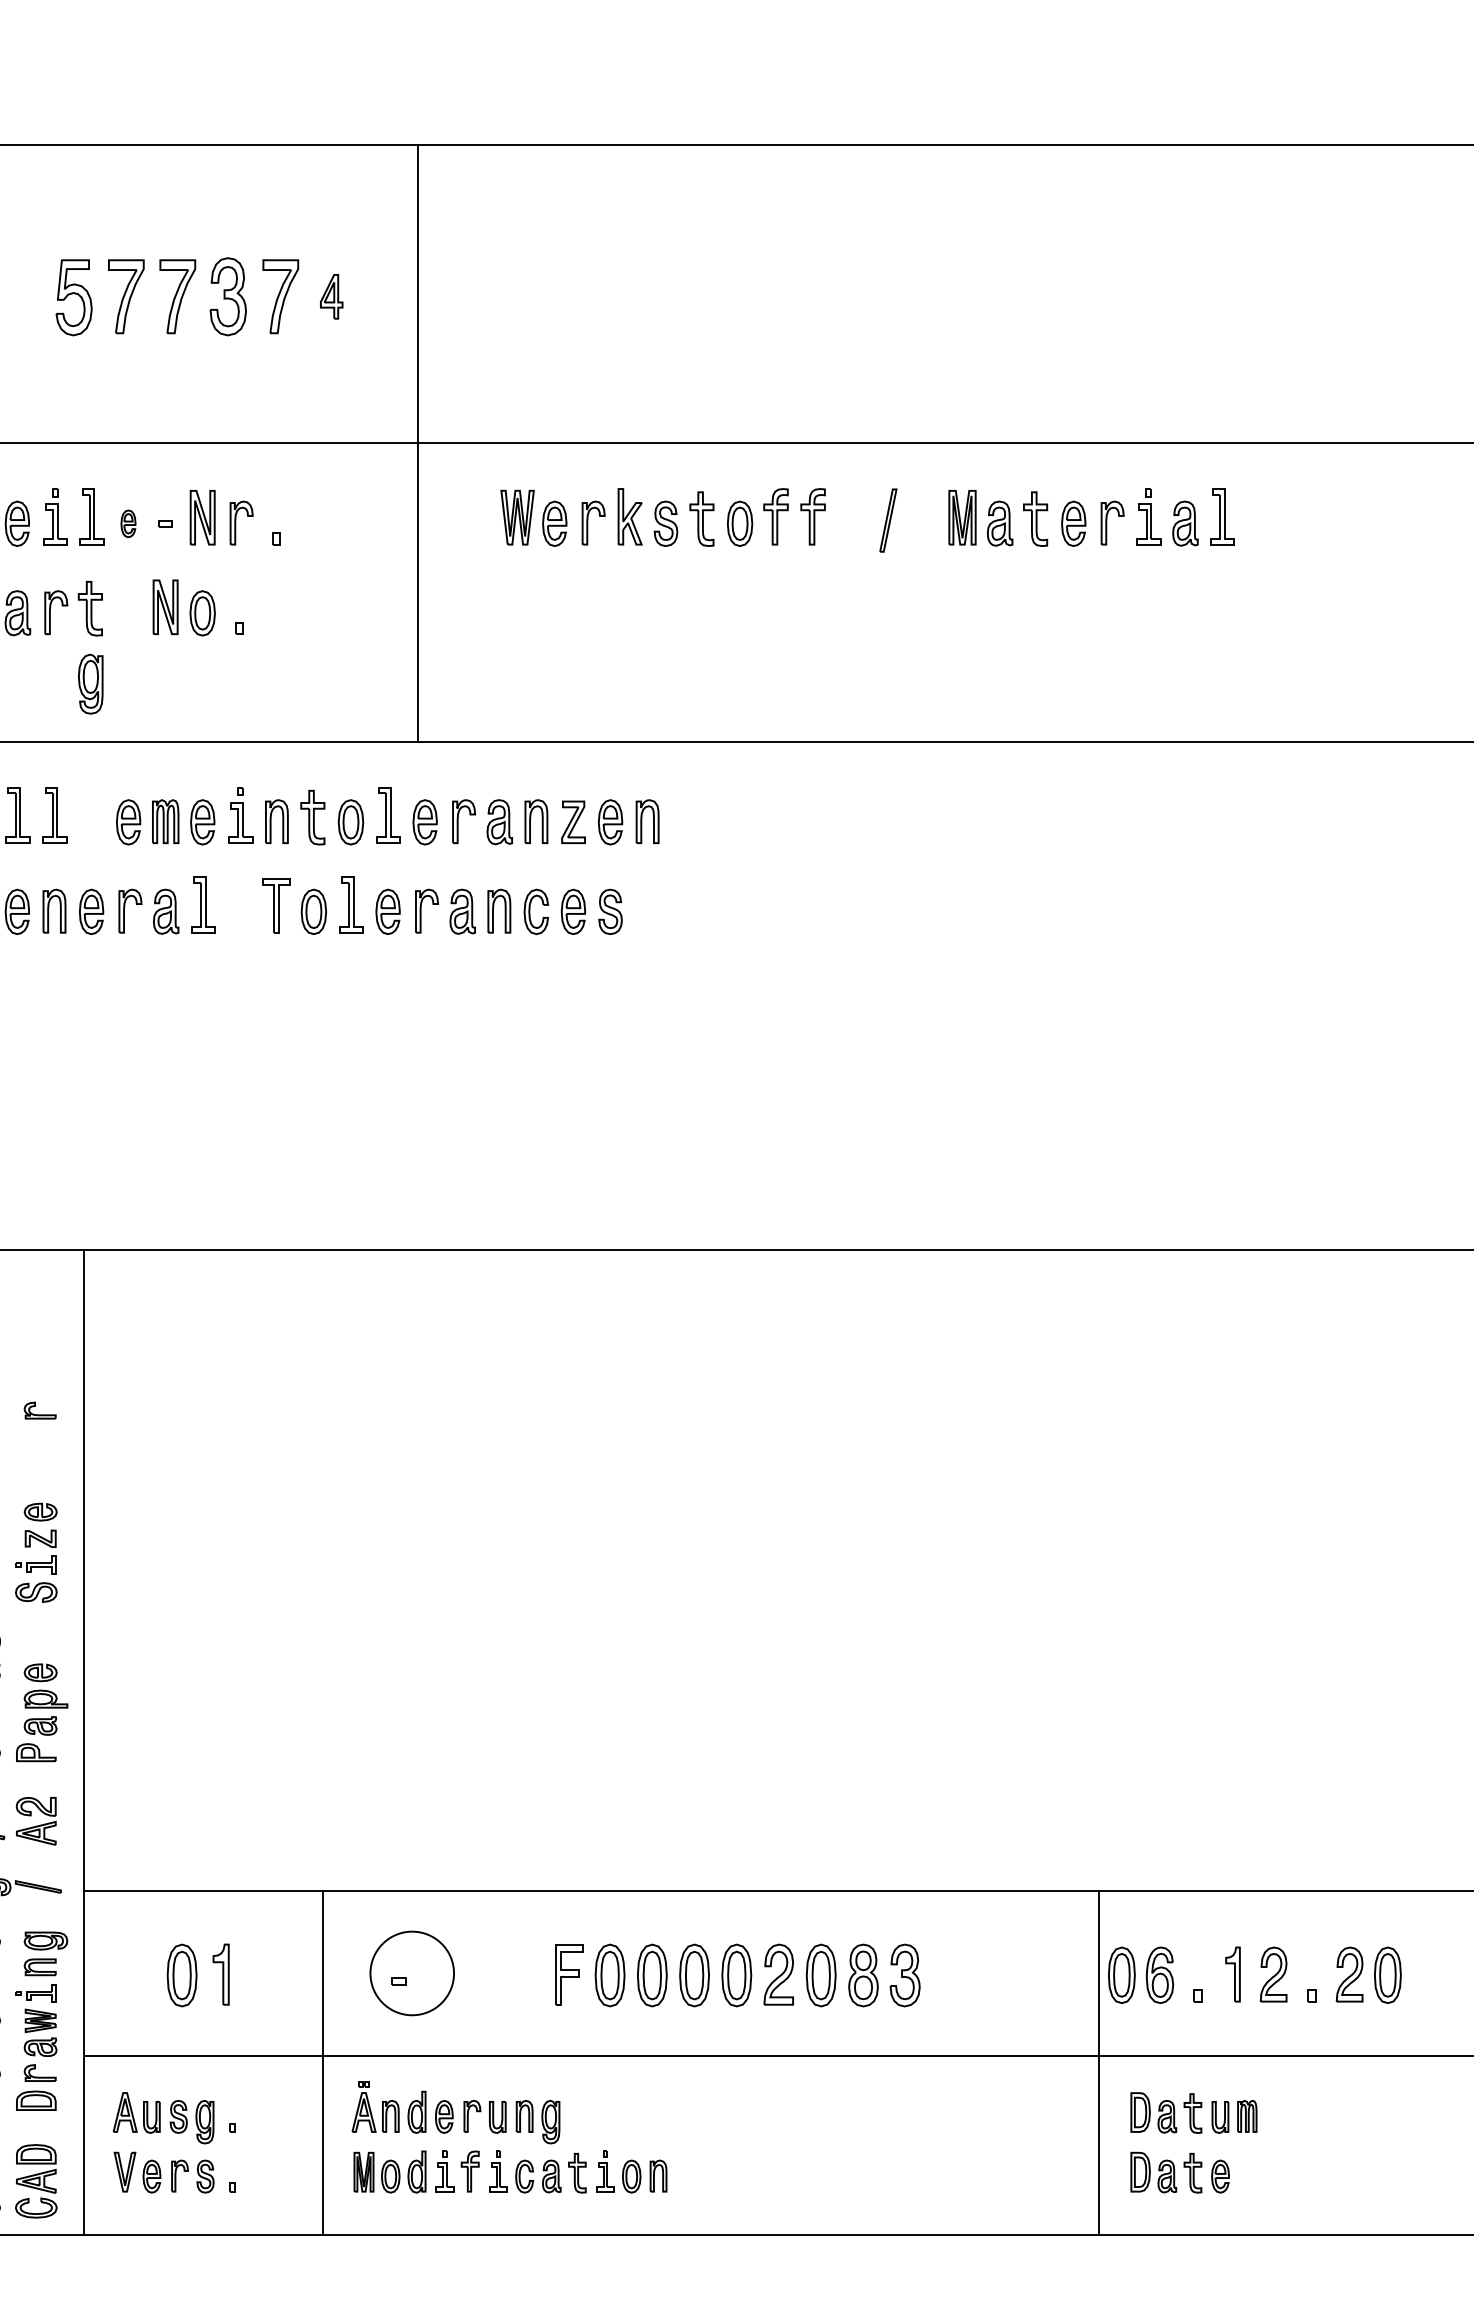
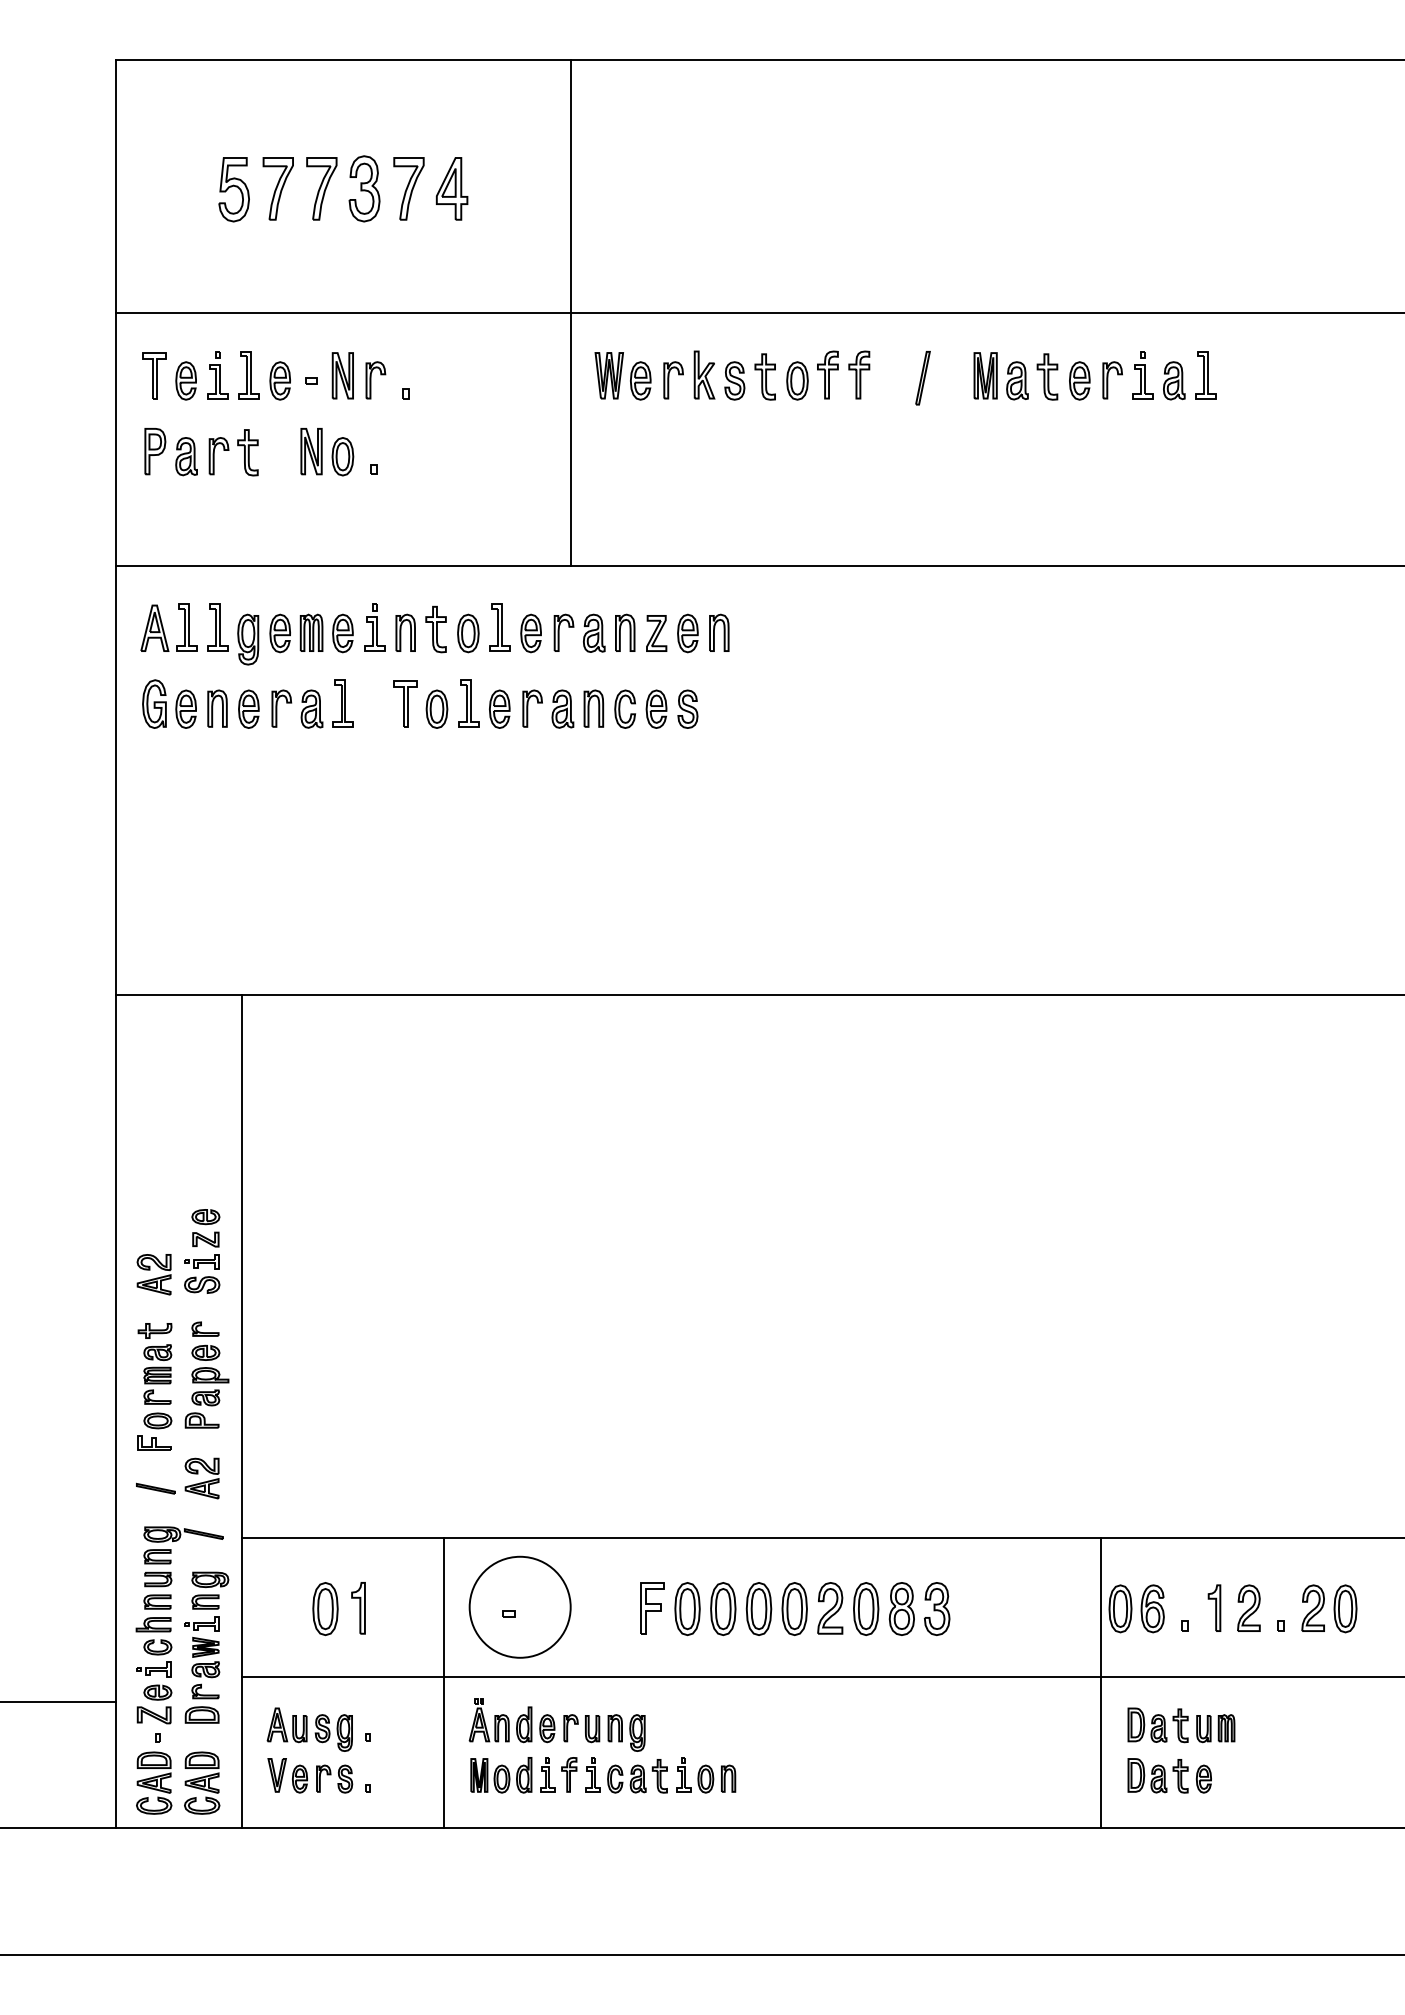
part: (331, 296) -> (451, 188), size x1.67
line: (417, 442) -> (570, 312), moved
part: (127, 523) -> (279, 380), size x1.67
part: (91, 684) -> (248, 639), moved
part: (40, 1409) -> (205, 1328), moved
circle: (411, 1972) -> (519, 1606), size x1.43

